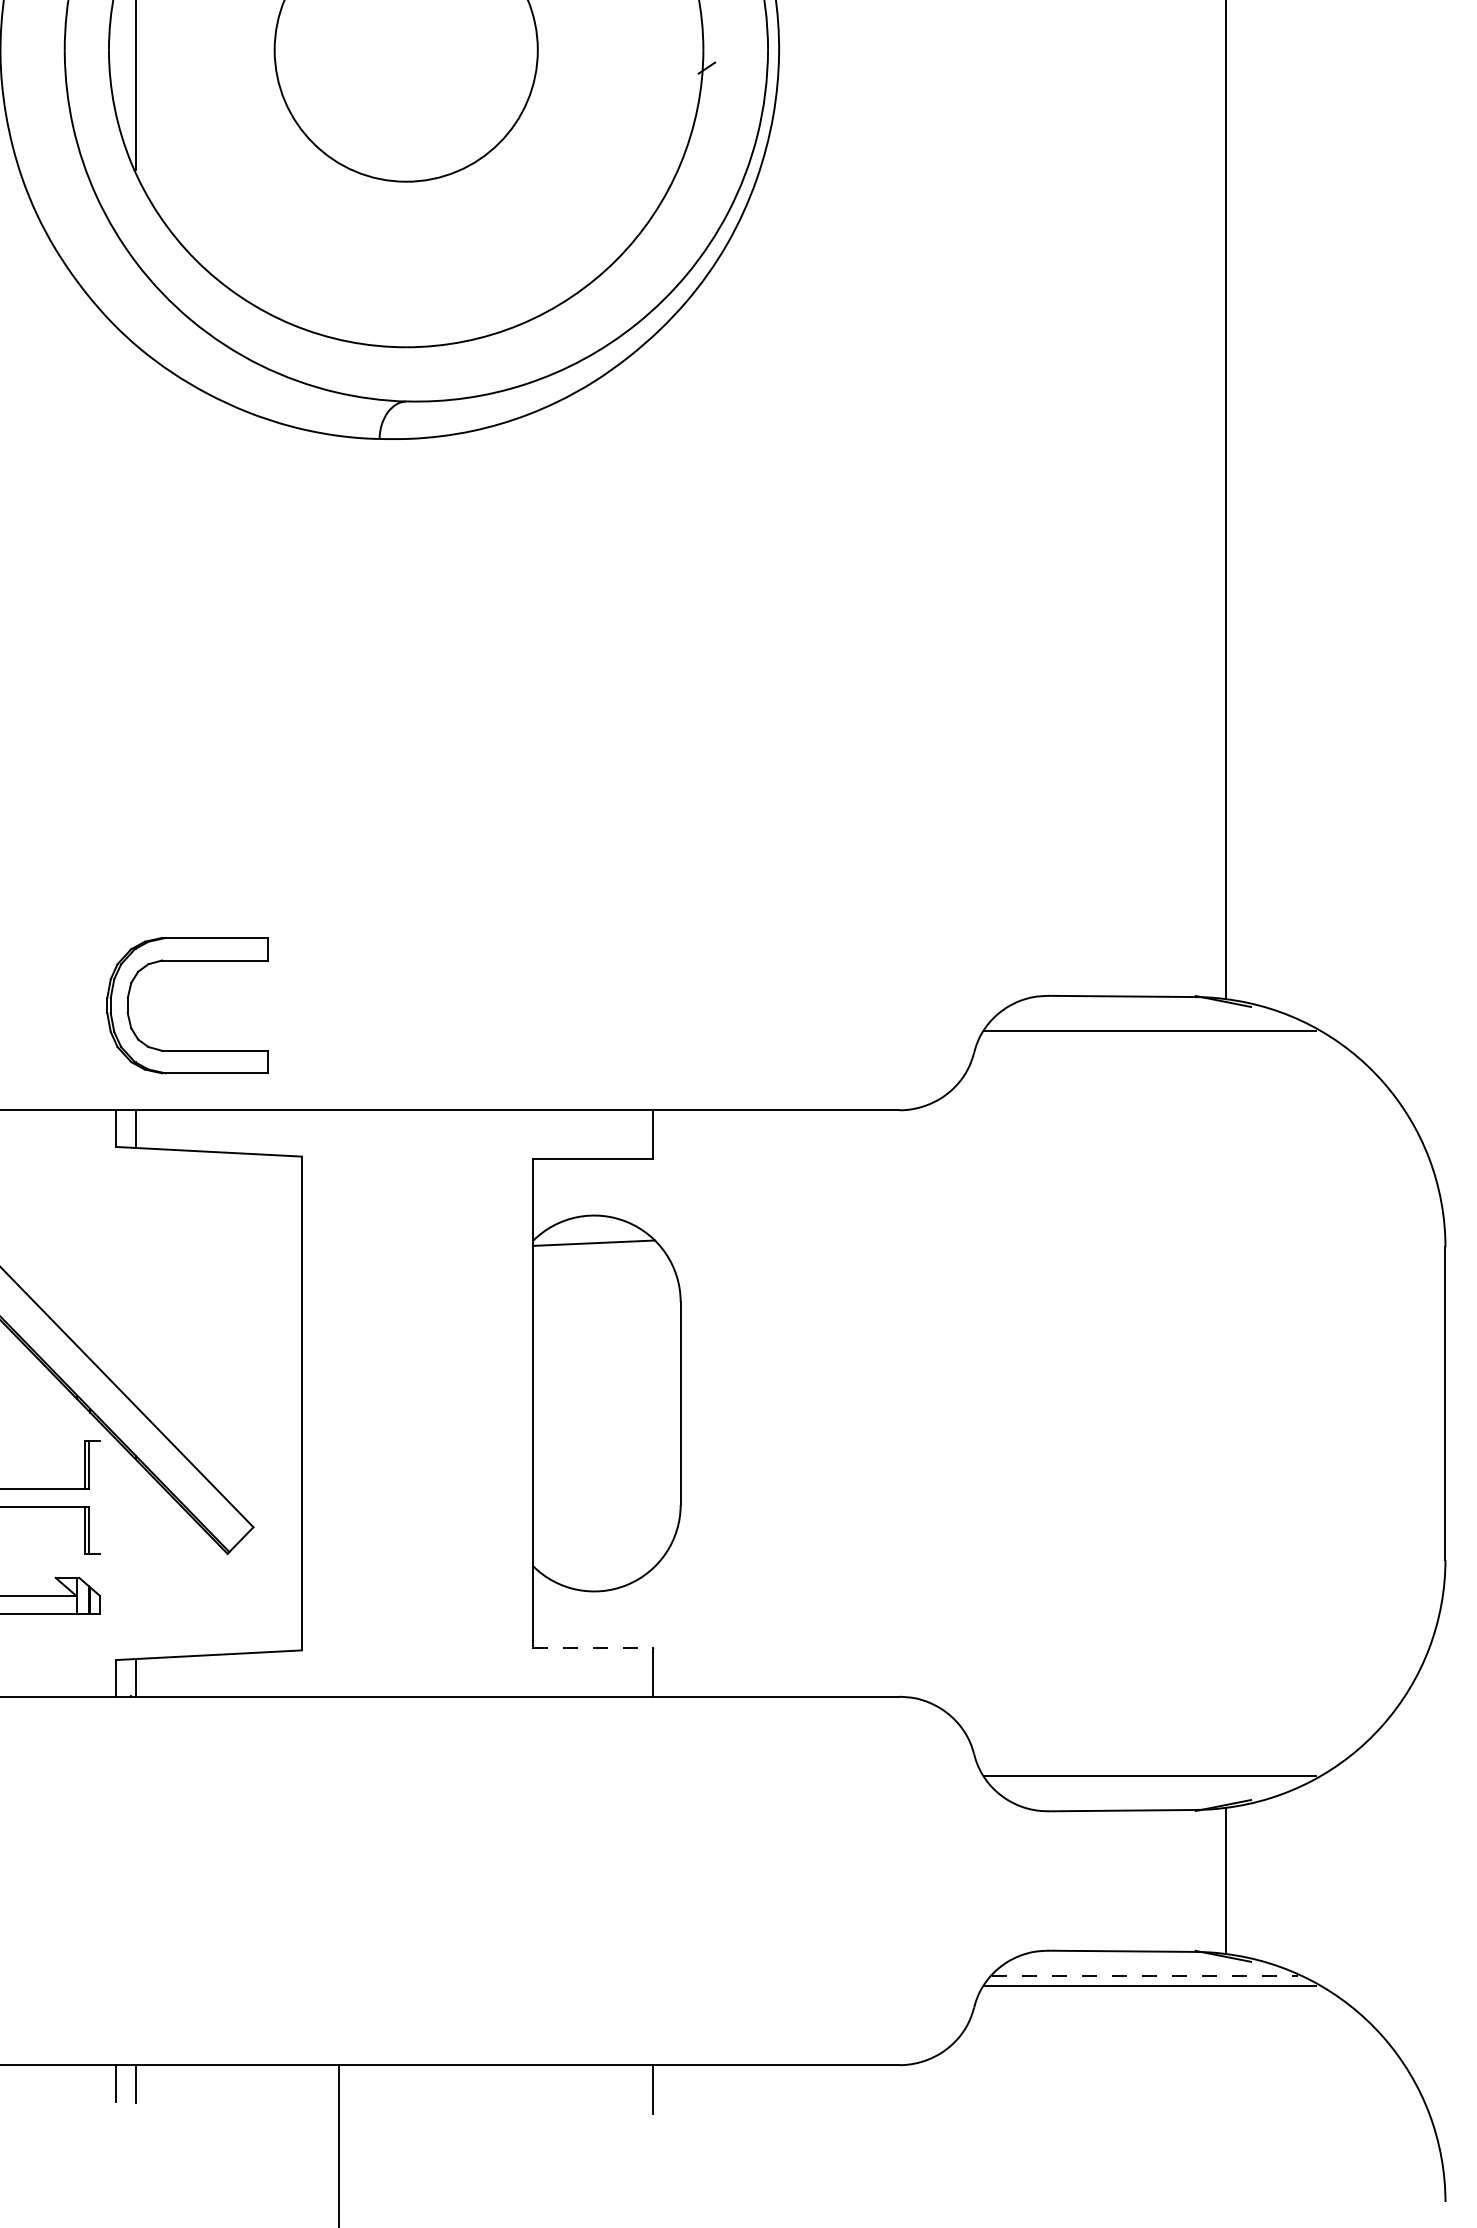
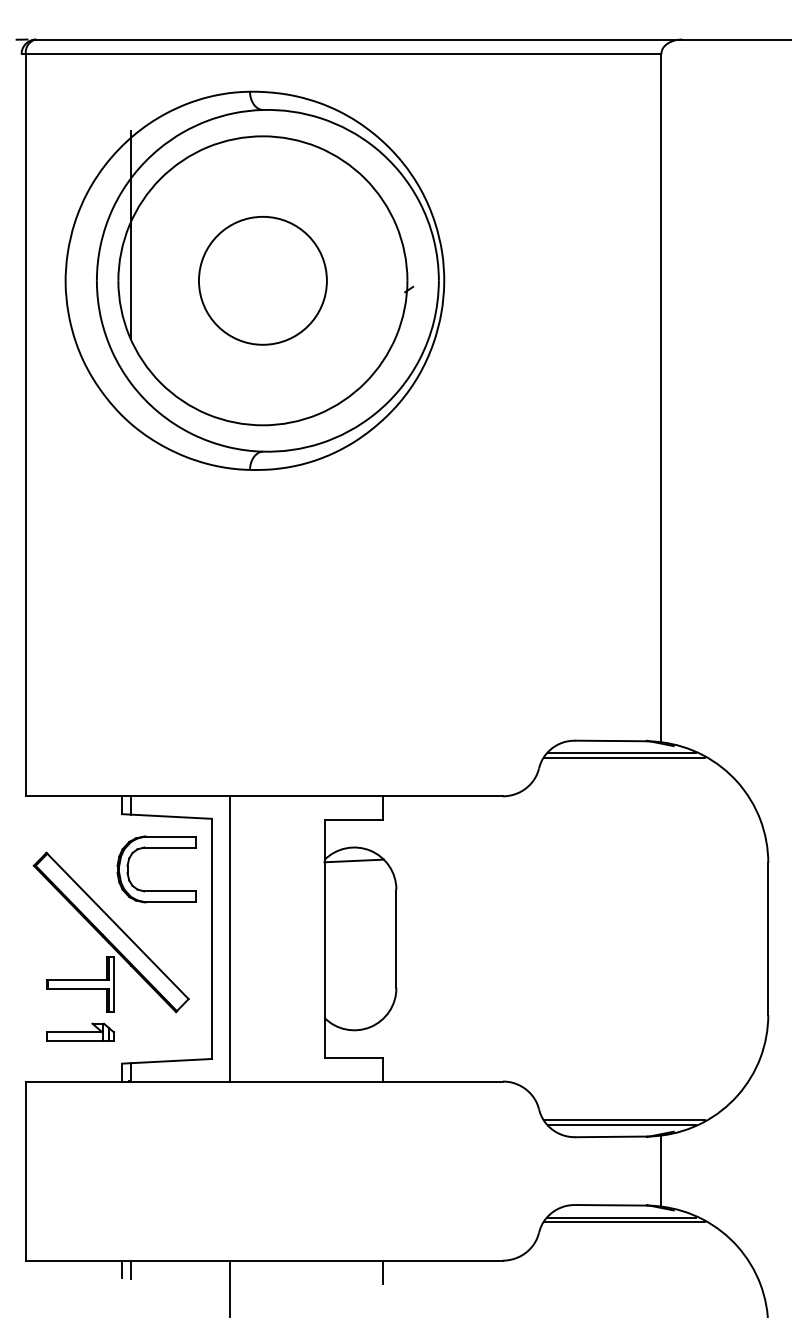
part: (187, 962) -> (156, 848), moved
line: (1143, 1022) -> (621, 753), added
line: (339, 1402) -> (230, 938), added
line: (100, 1497) -> (114, 984), added
line: (594, 1647) -> (354, 1057), dashed -> solid
line: (1143, 1785) -> (621, 1124), added
line: (1145, 1976) -> (622, 1217), dashed -> solid

